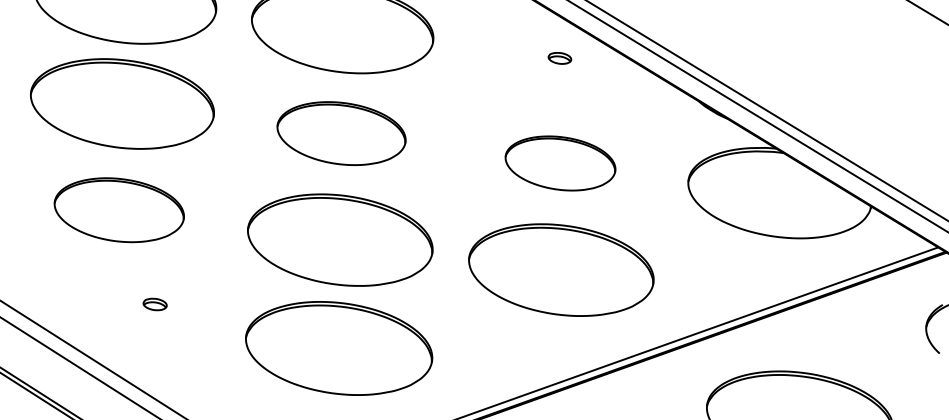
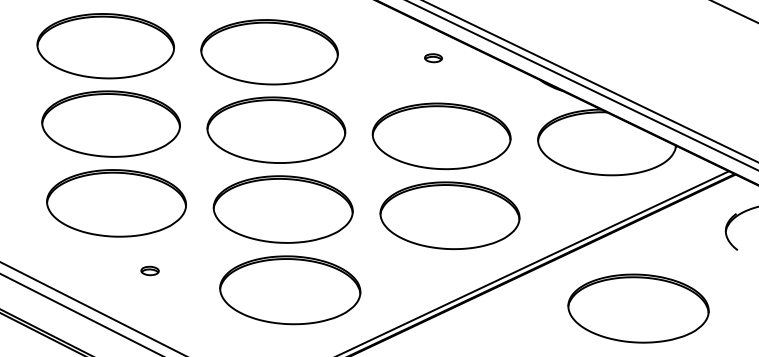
part: (341, 132) -> (276, 129), size x1.43
part: (560, 163) -> (441, 136), size x1.67
part: (119, 210) -> (116, 203), size x1.43

